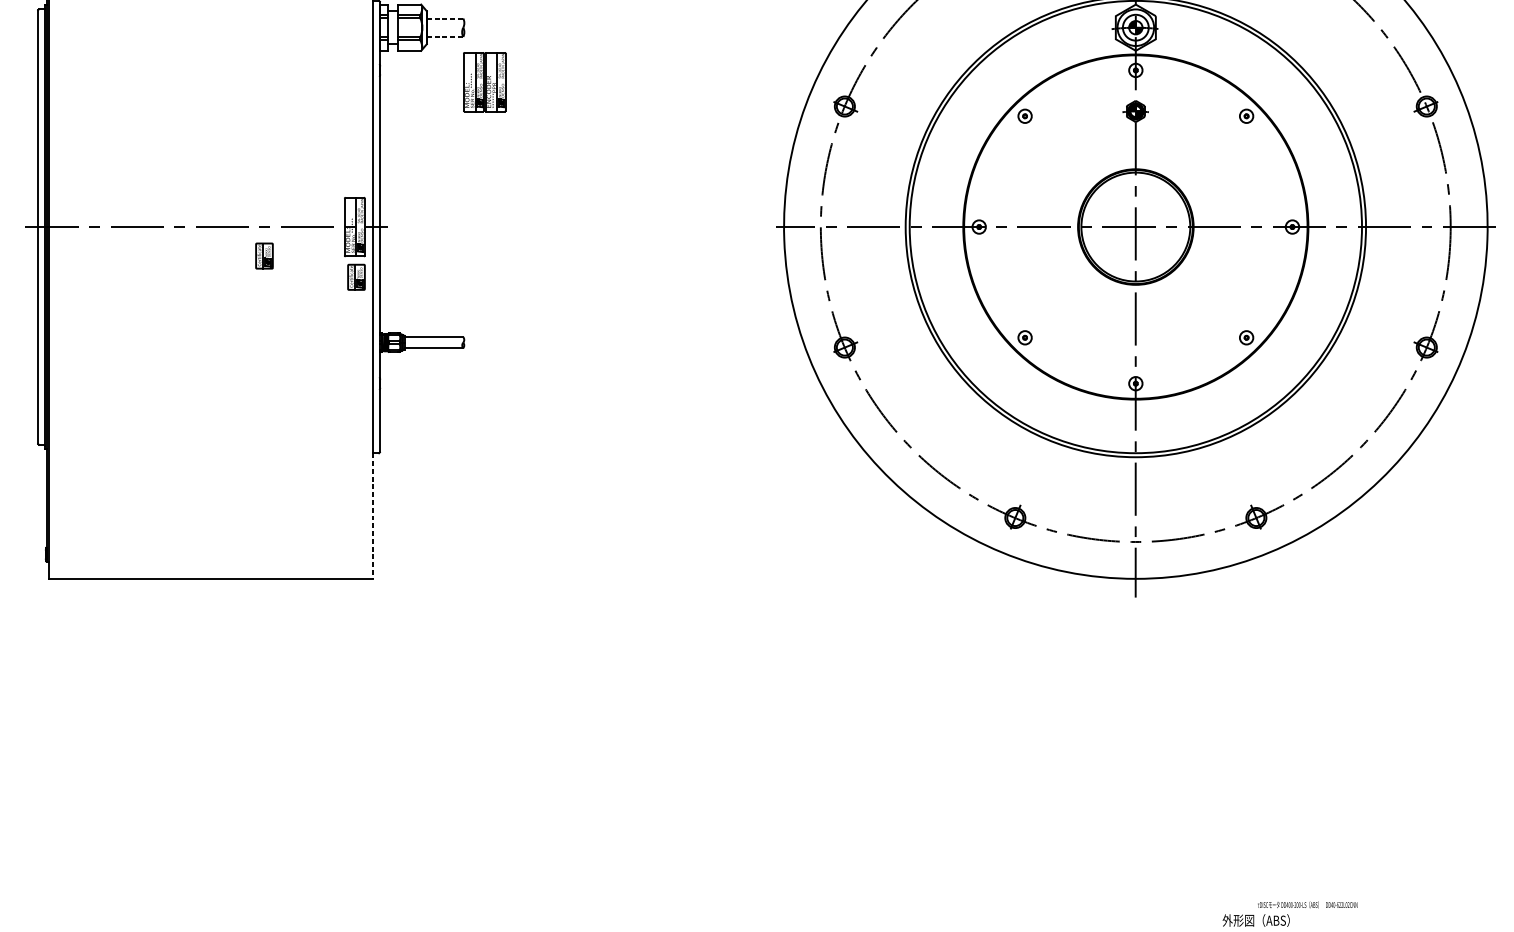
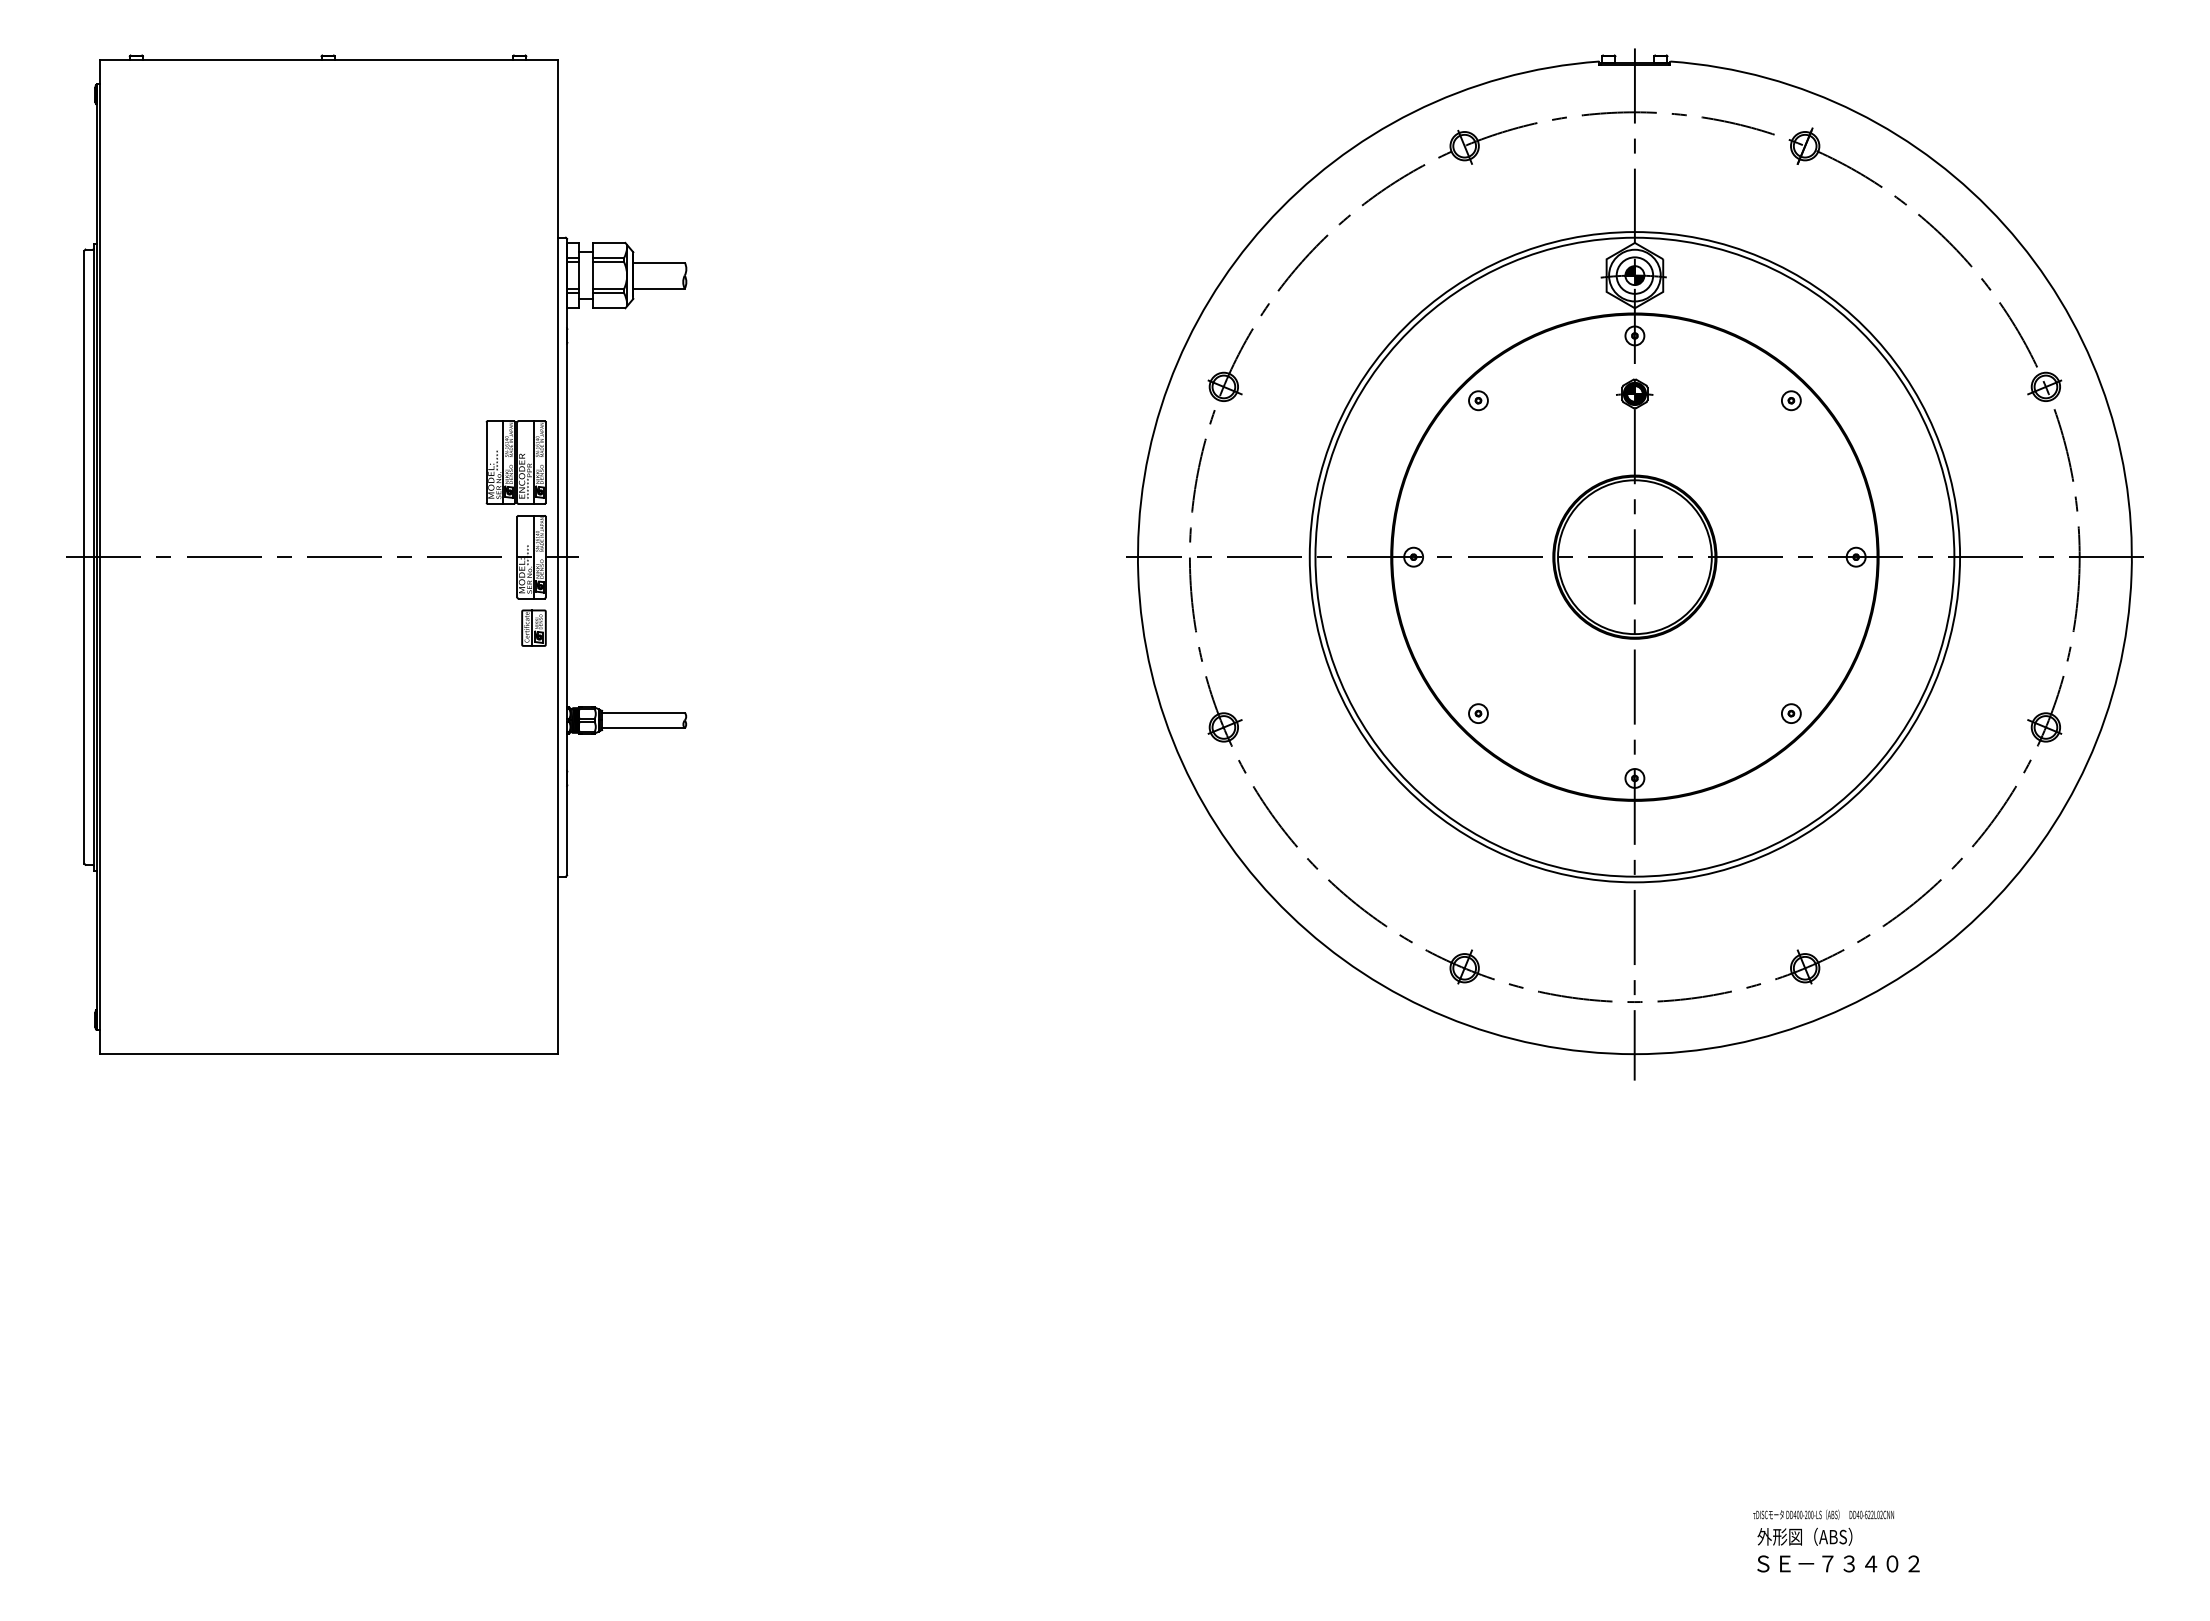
line: (445, 18) -> (659, 262), dashed -> solid
line: (445, 36) -> (659, 288), dashed -> solid
part: (484, 82) -> (515, 462), moved
part: (264, 255) -> (403, 597), removed
line: (373, 516) -> (557, 965), dashed -> solid
text: (1307, 904) -> (1823, 1514), moved

